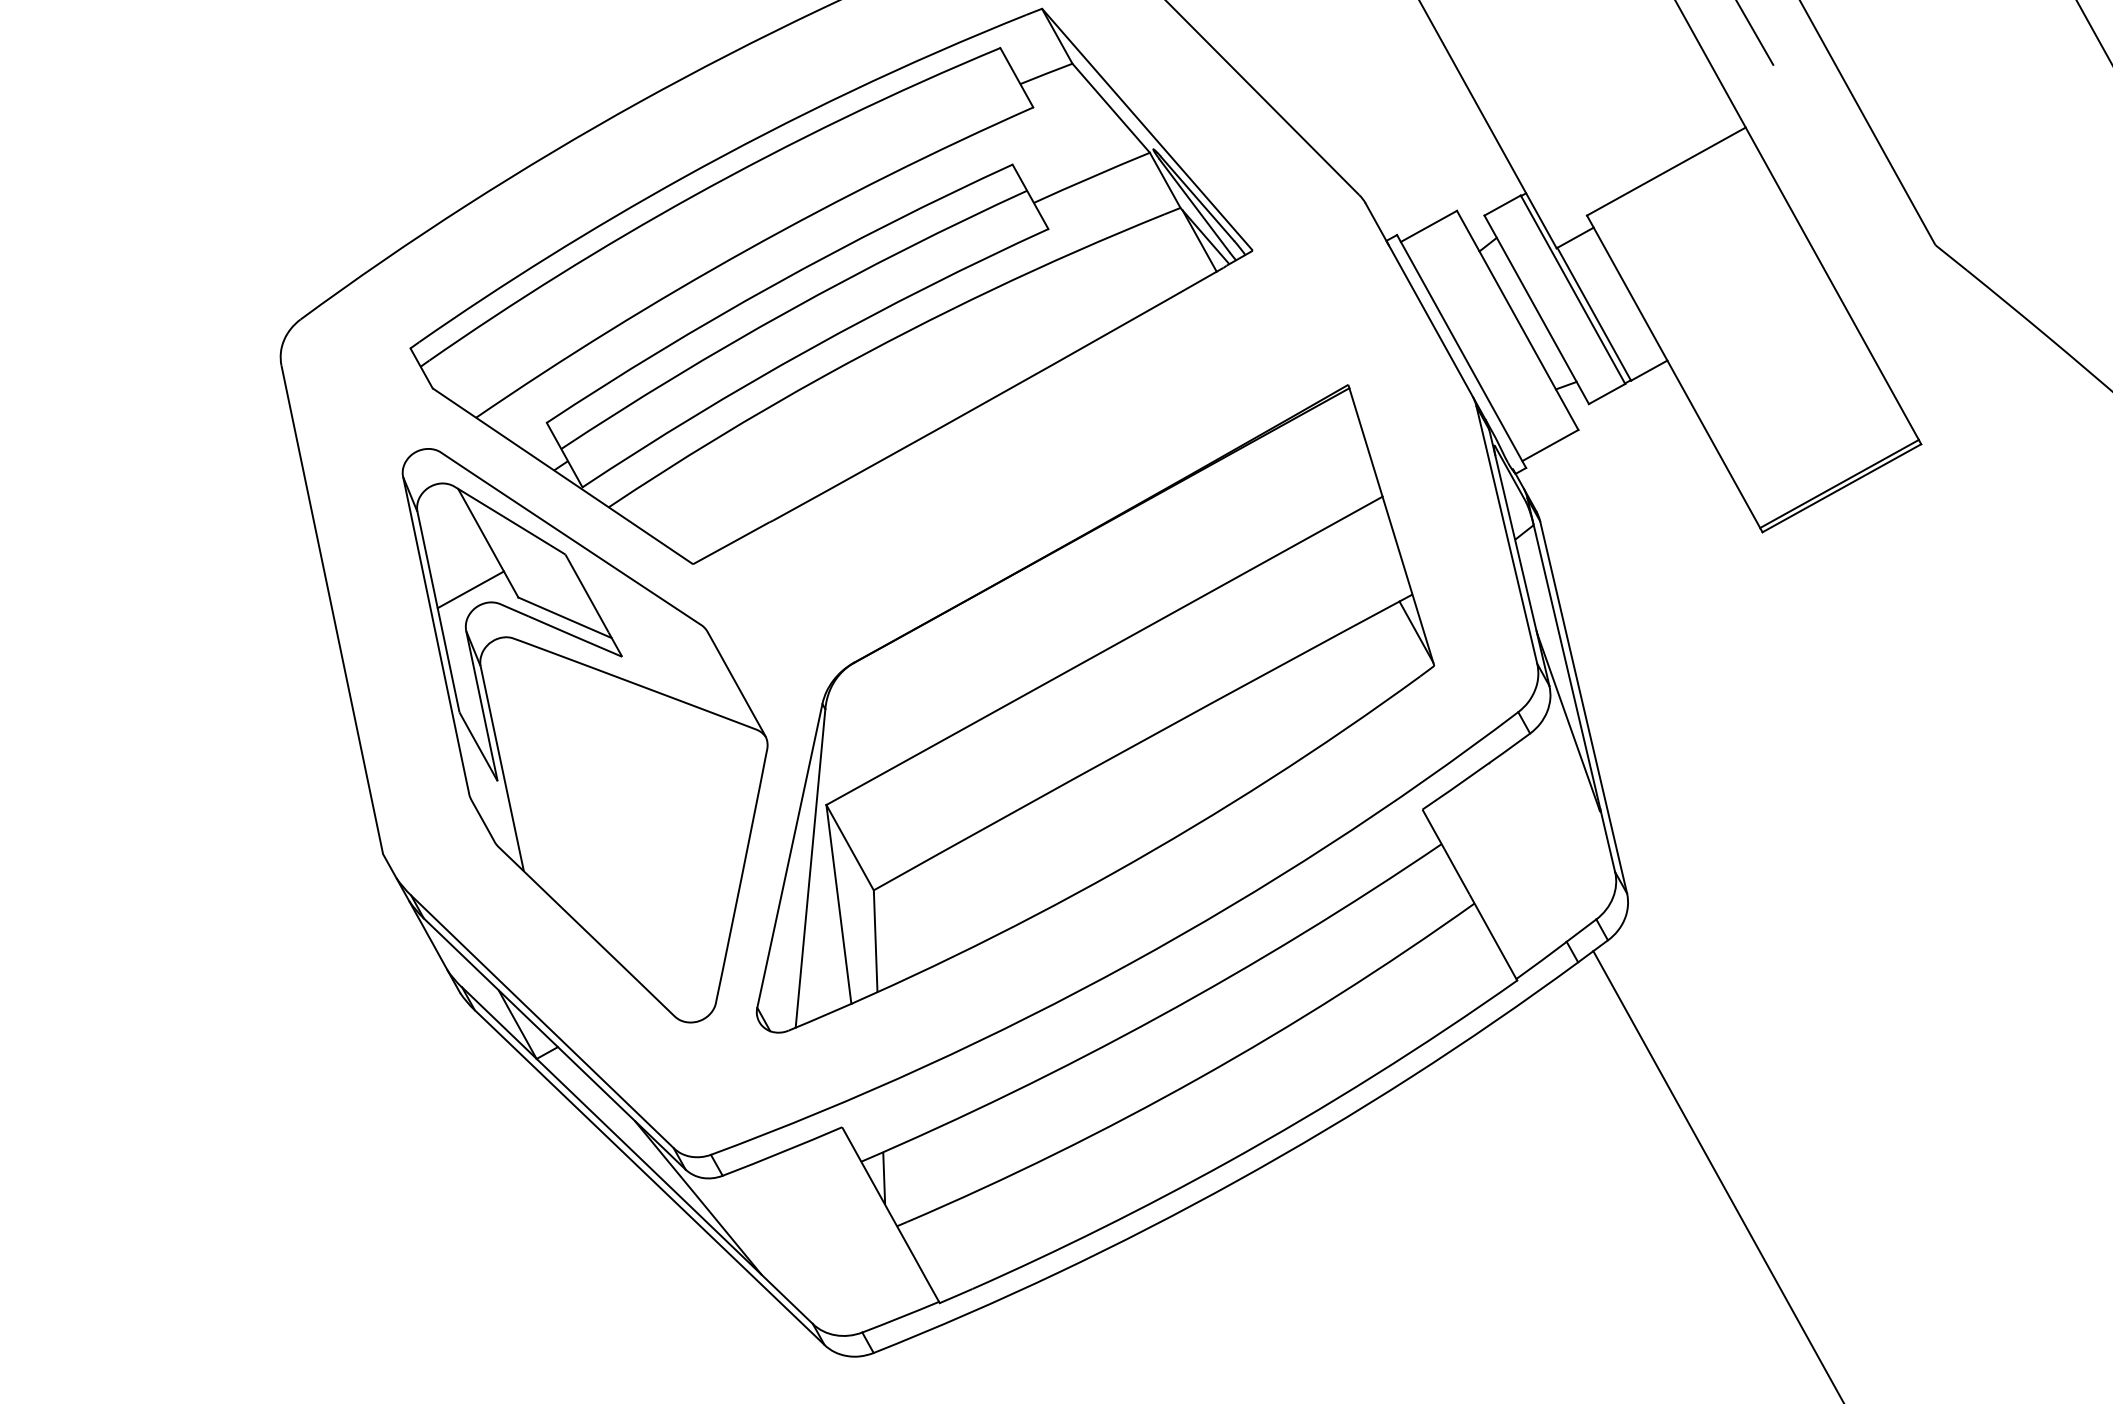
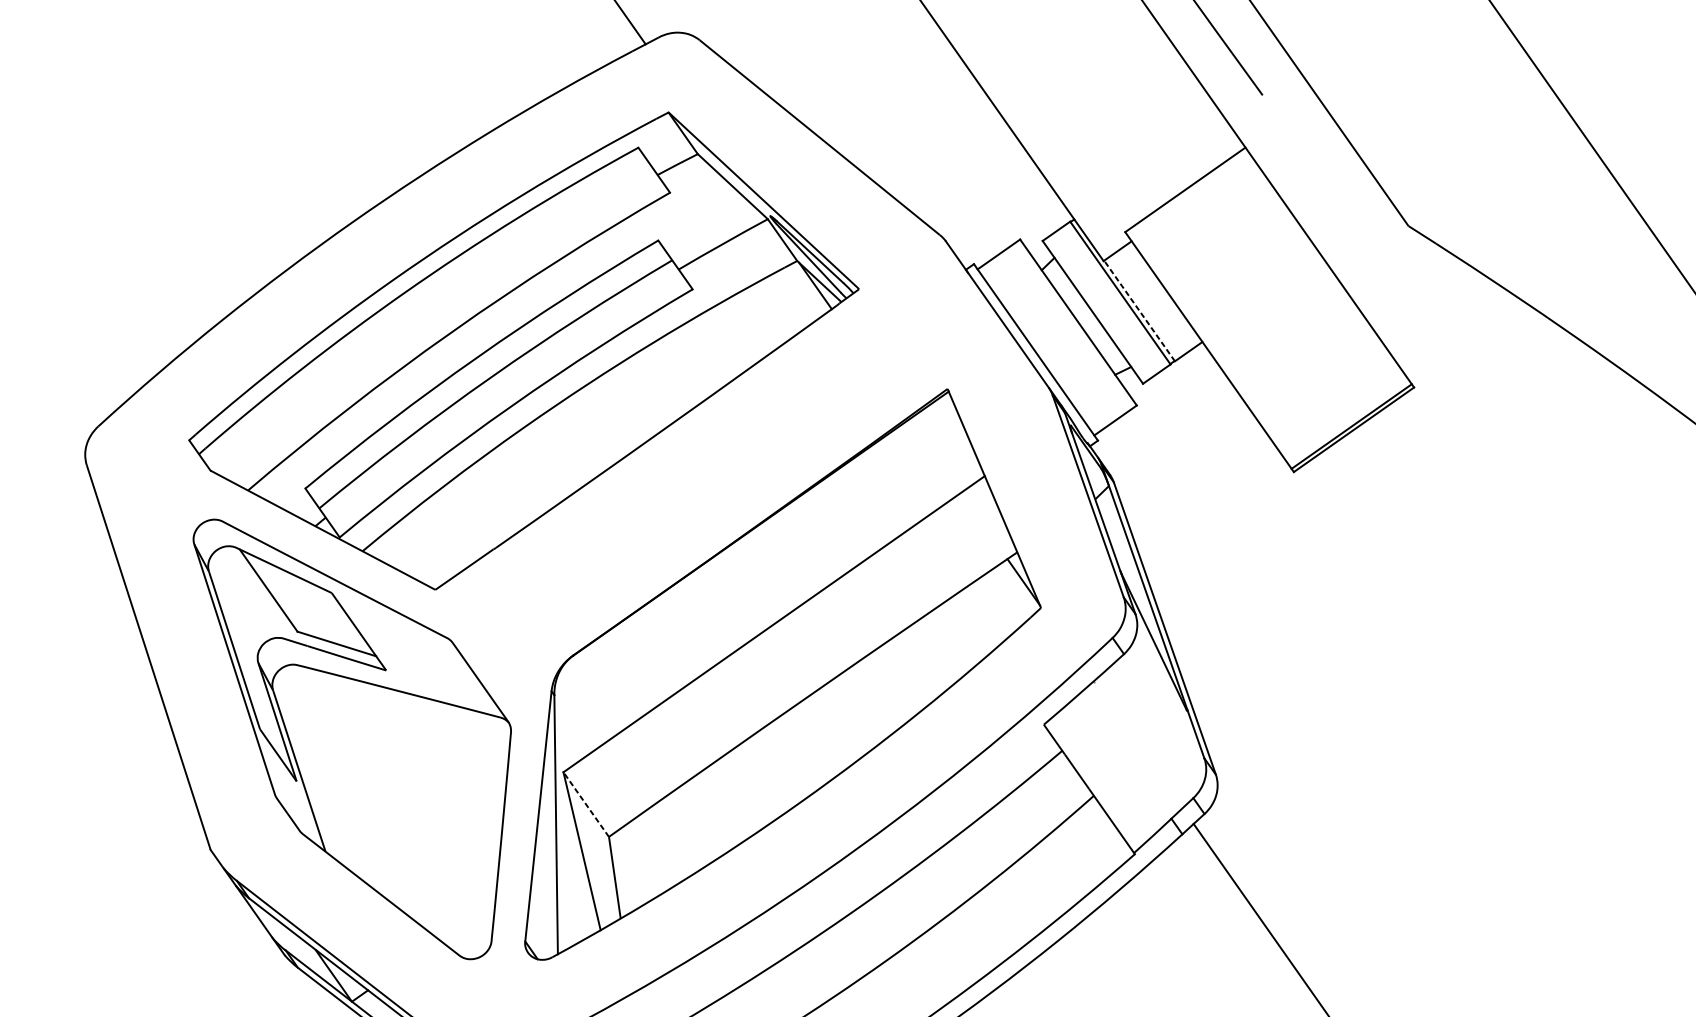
line: (1594, 314) -> (1139, 311), solid -> dashed
line: (470, 589) -> (258, 629), removed
line: (850, 847) -> (586, 804), solid -> dashed

